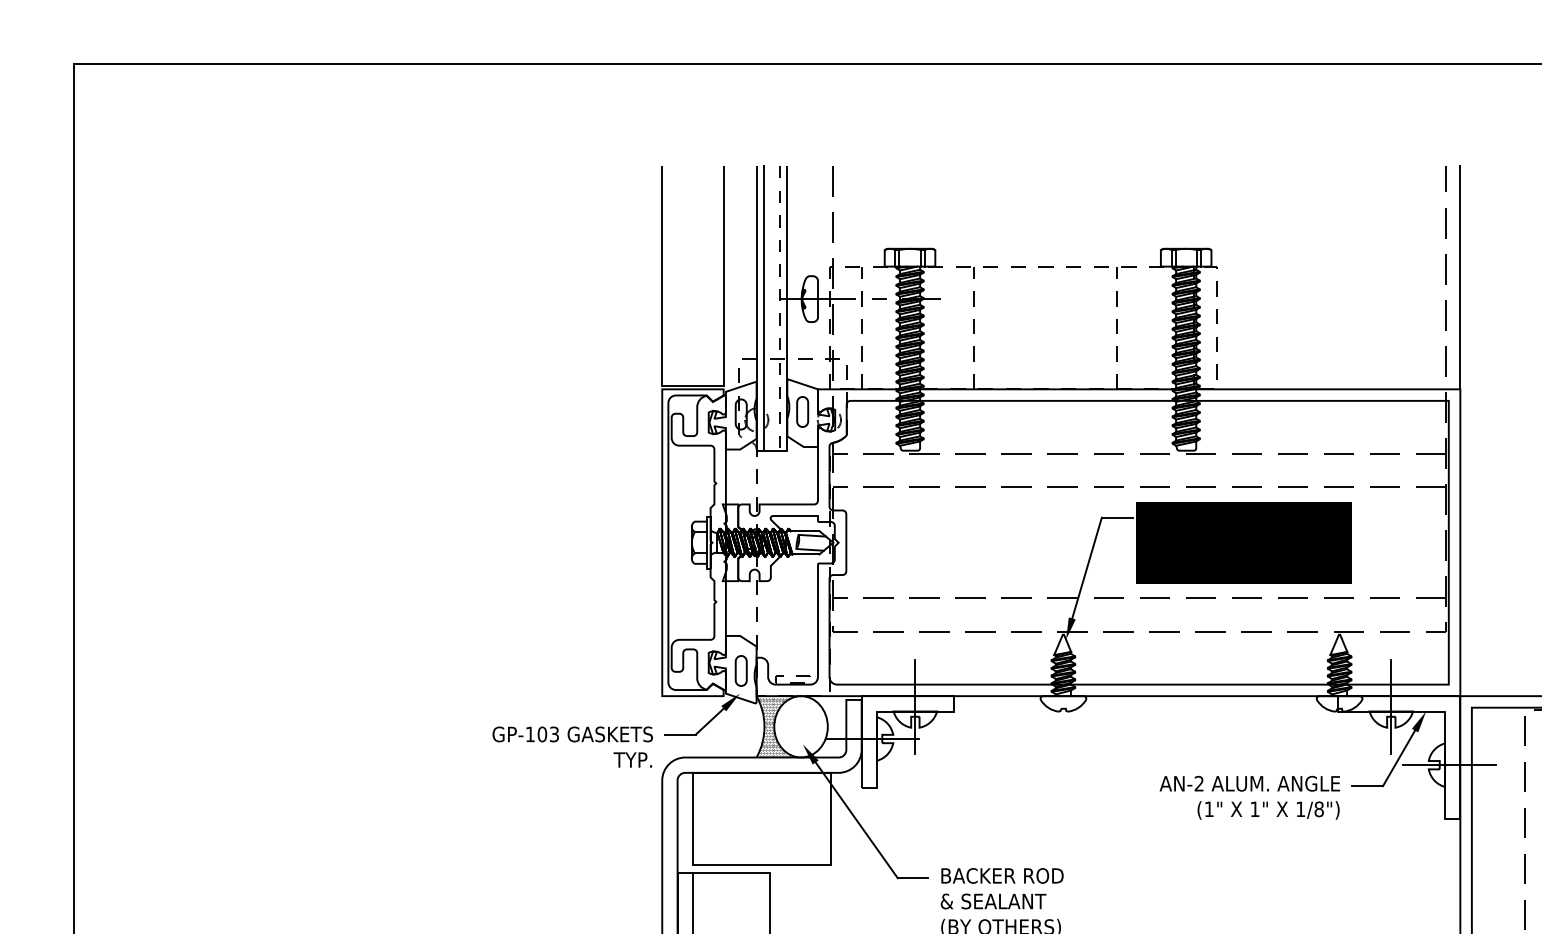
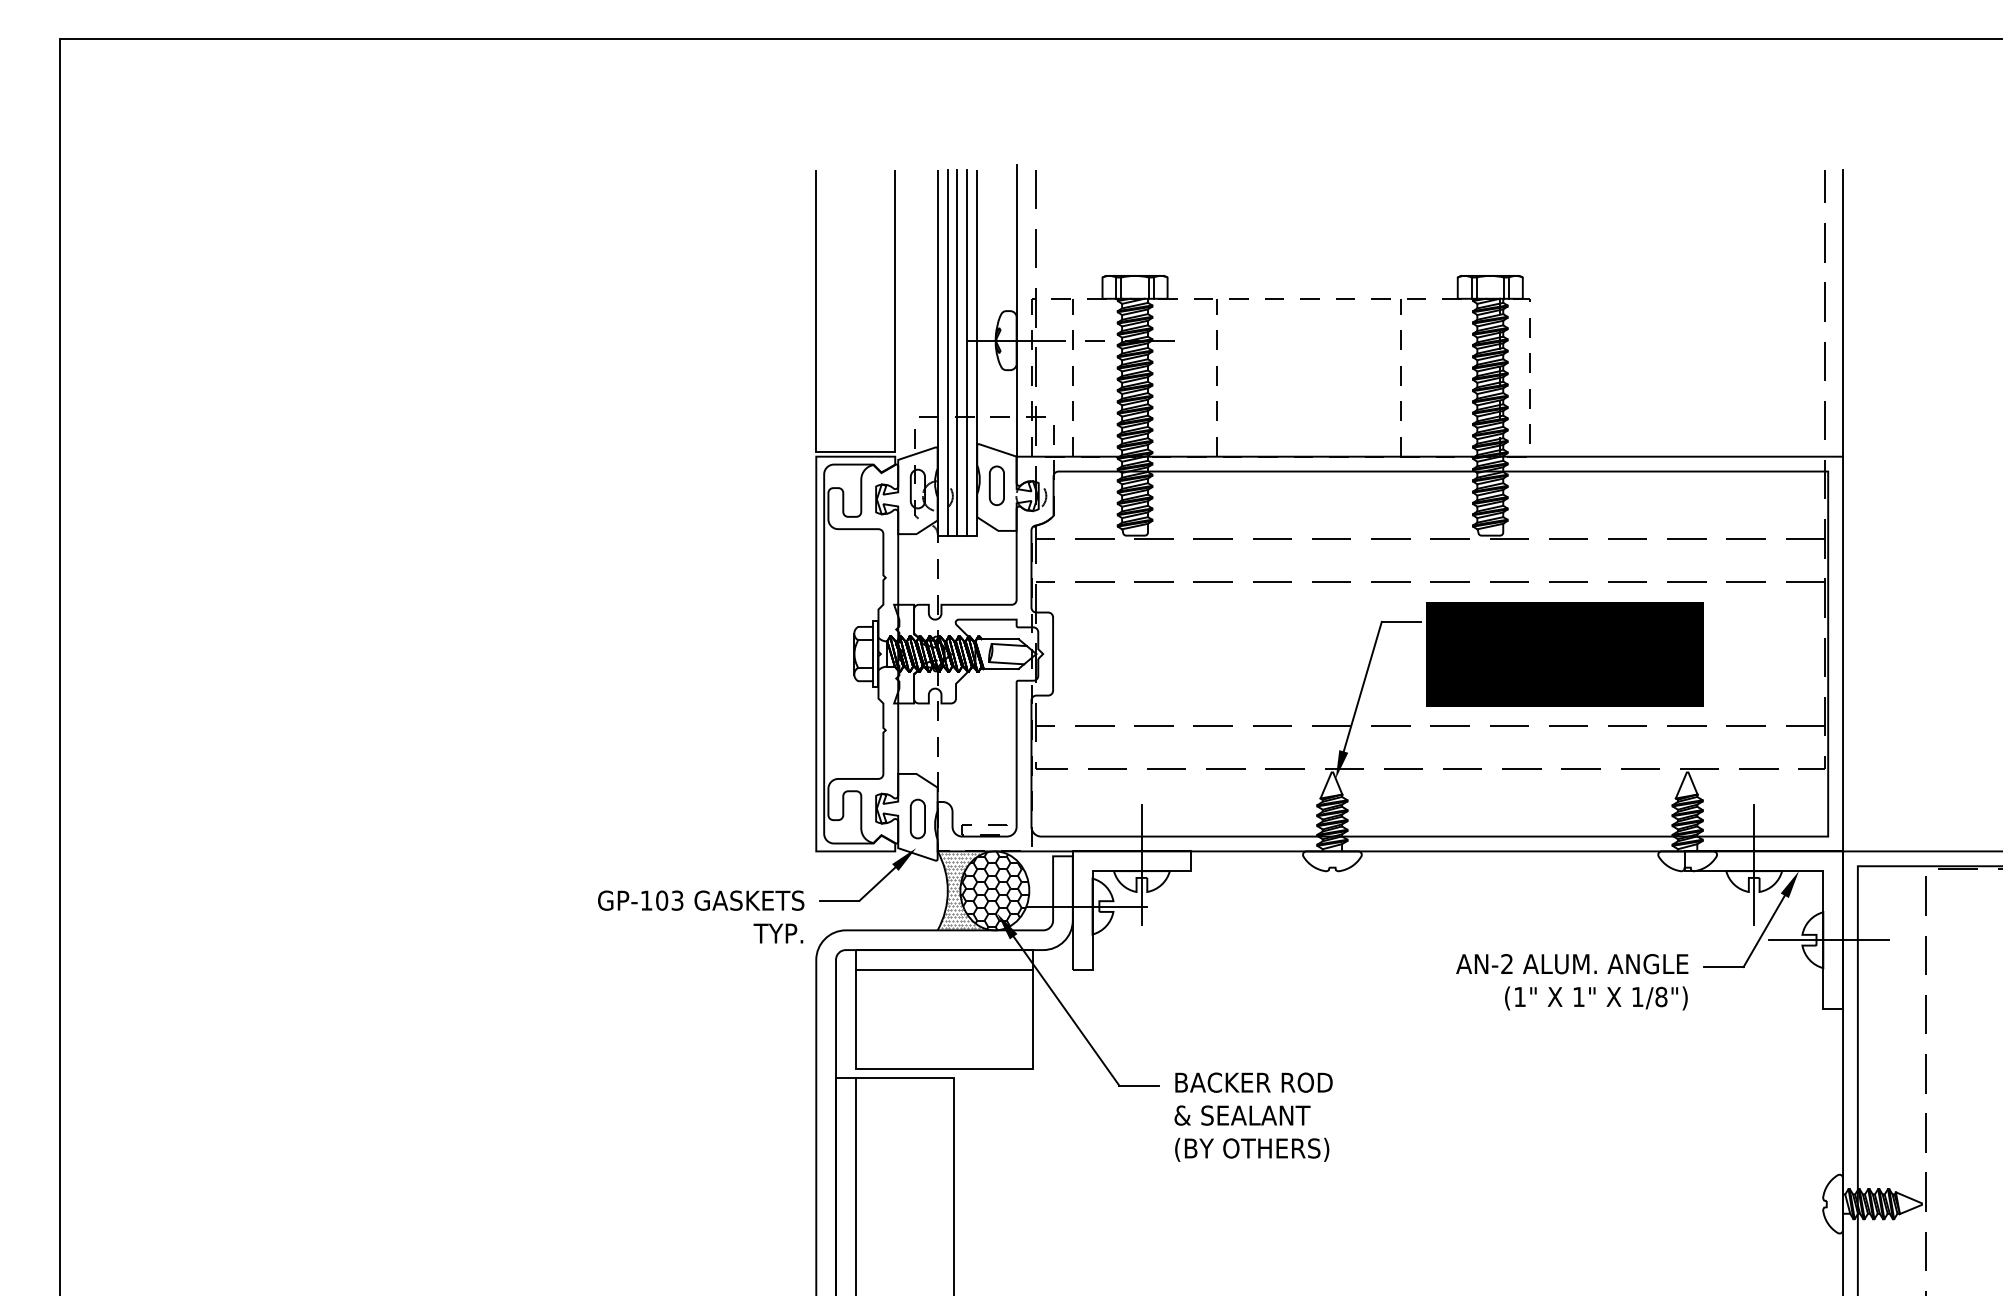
line: (817, 275) -> (1016, 310), added
line: (772, 308) -> (957, 352), added
line: (779, 308) -> (967, 352), dashed -> solid
hatch: (800, 726) -> (994, 890), added
line: (761, 787) -> (944, 969), added

